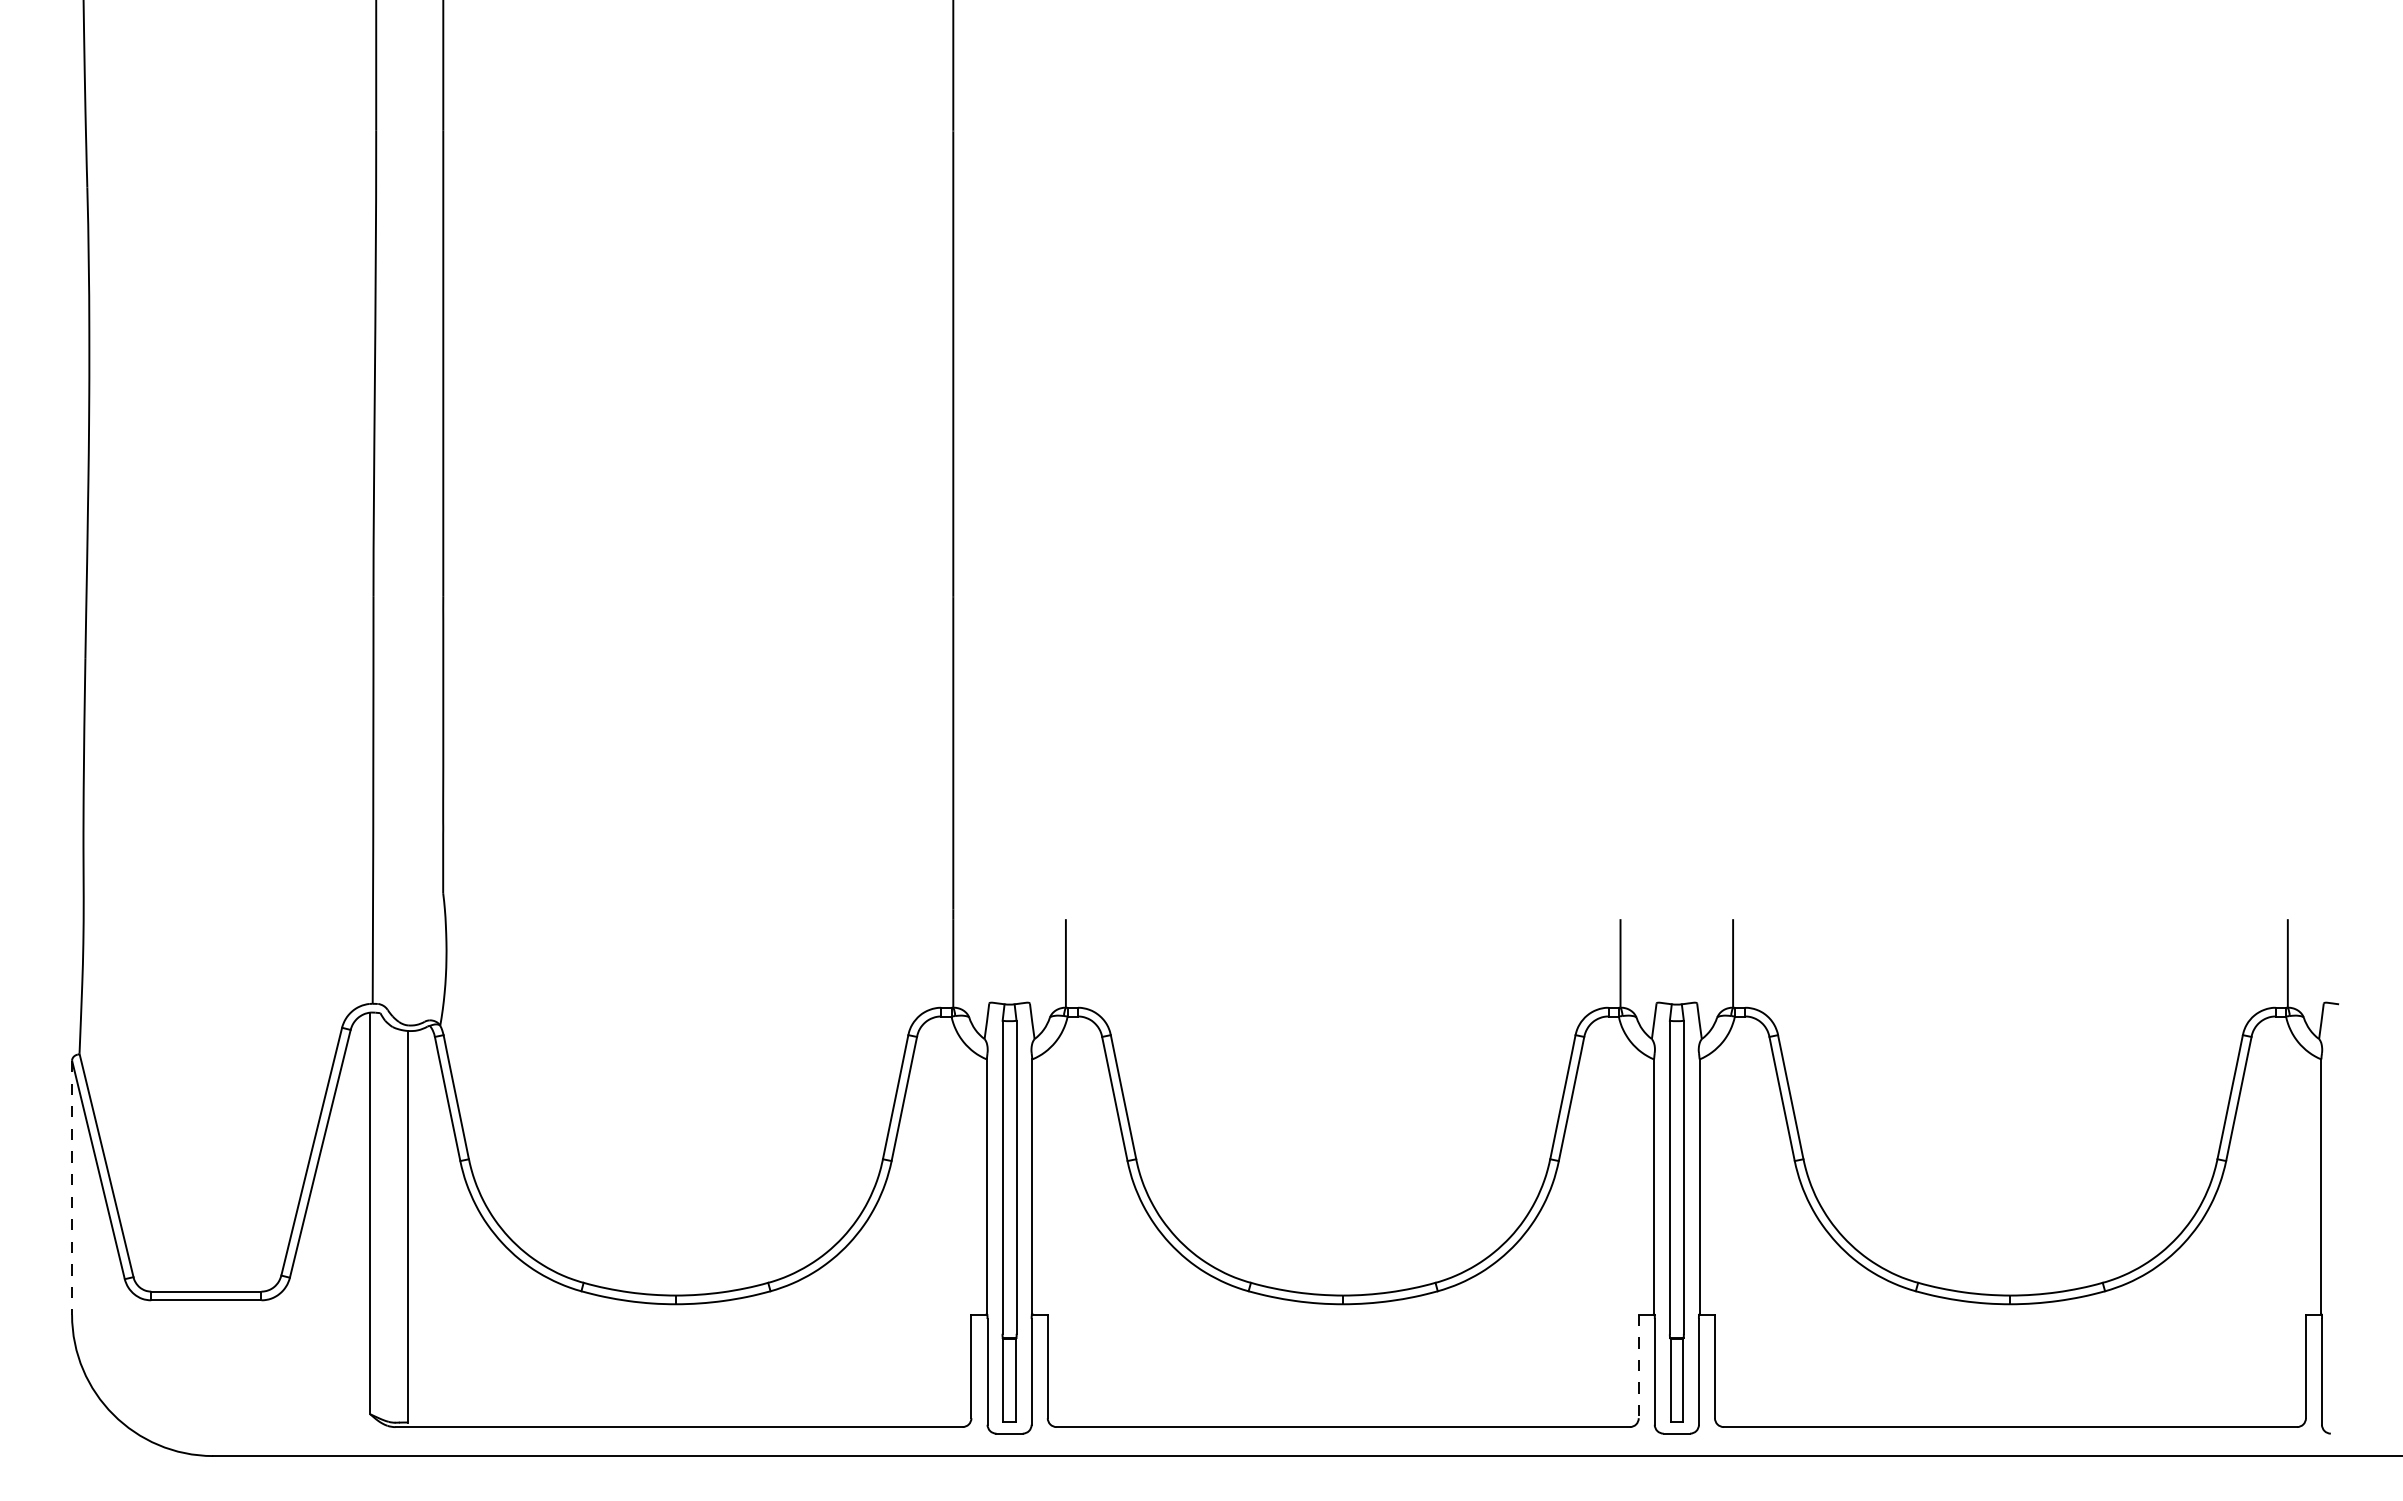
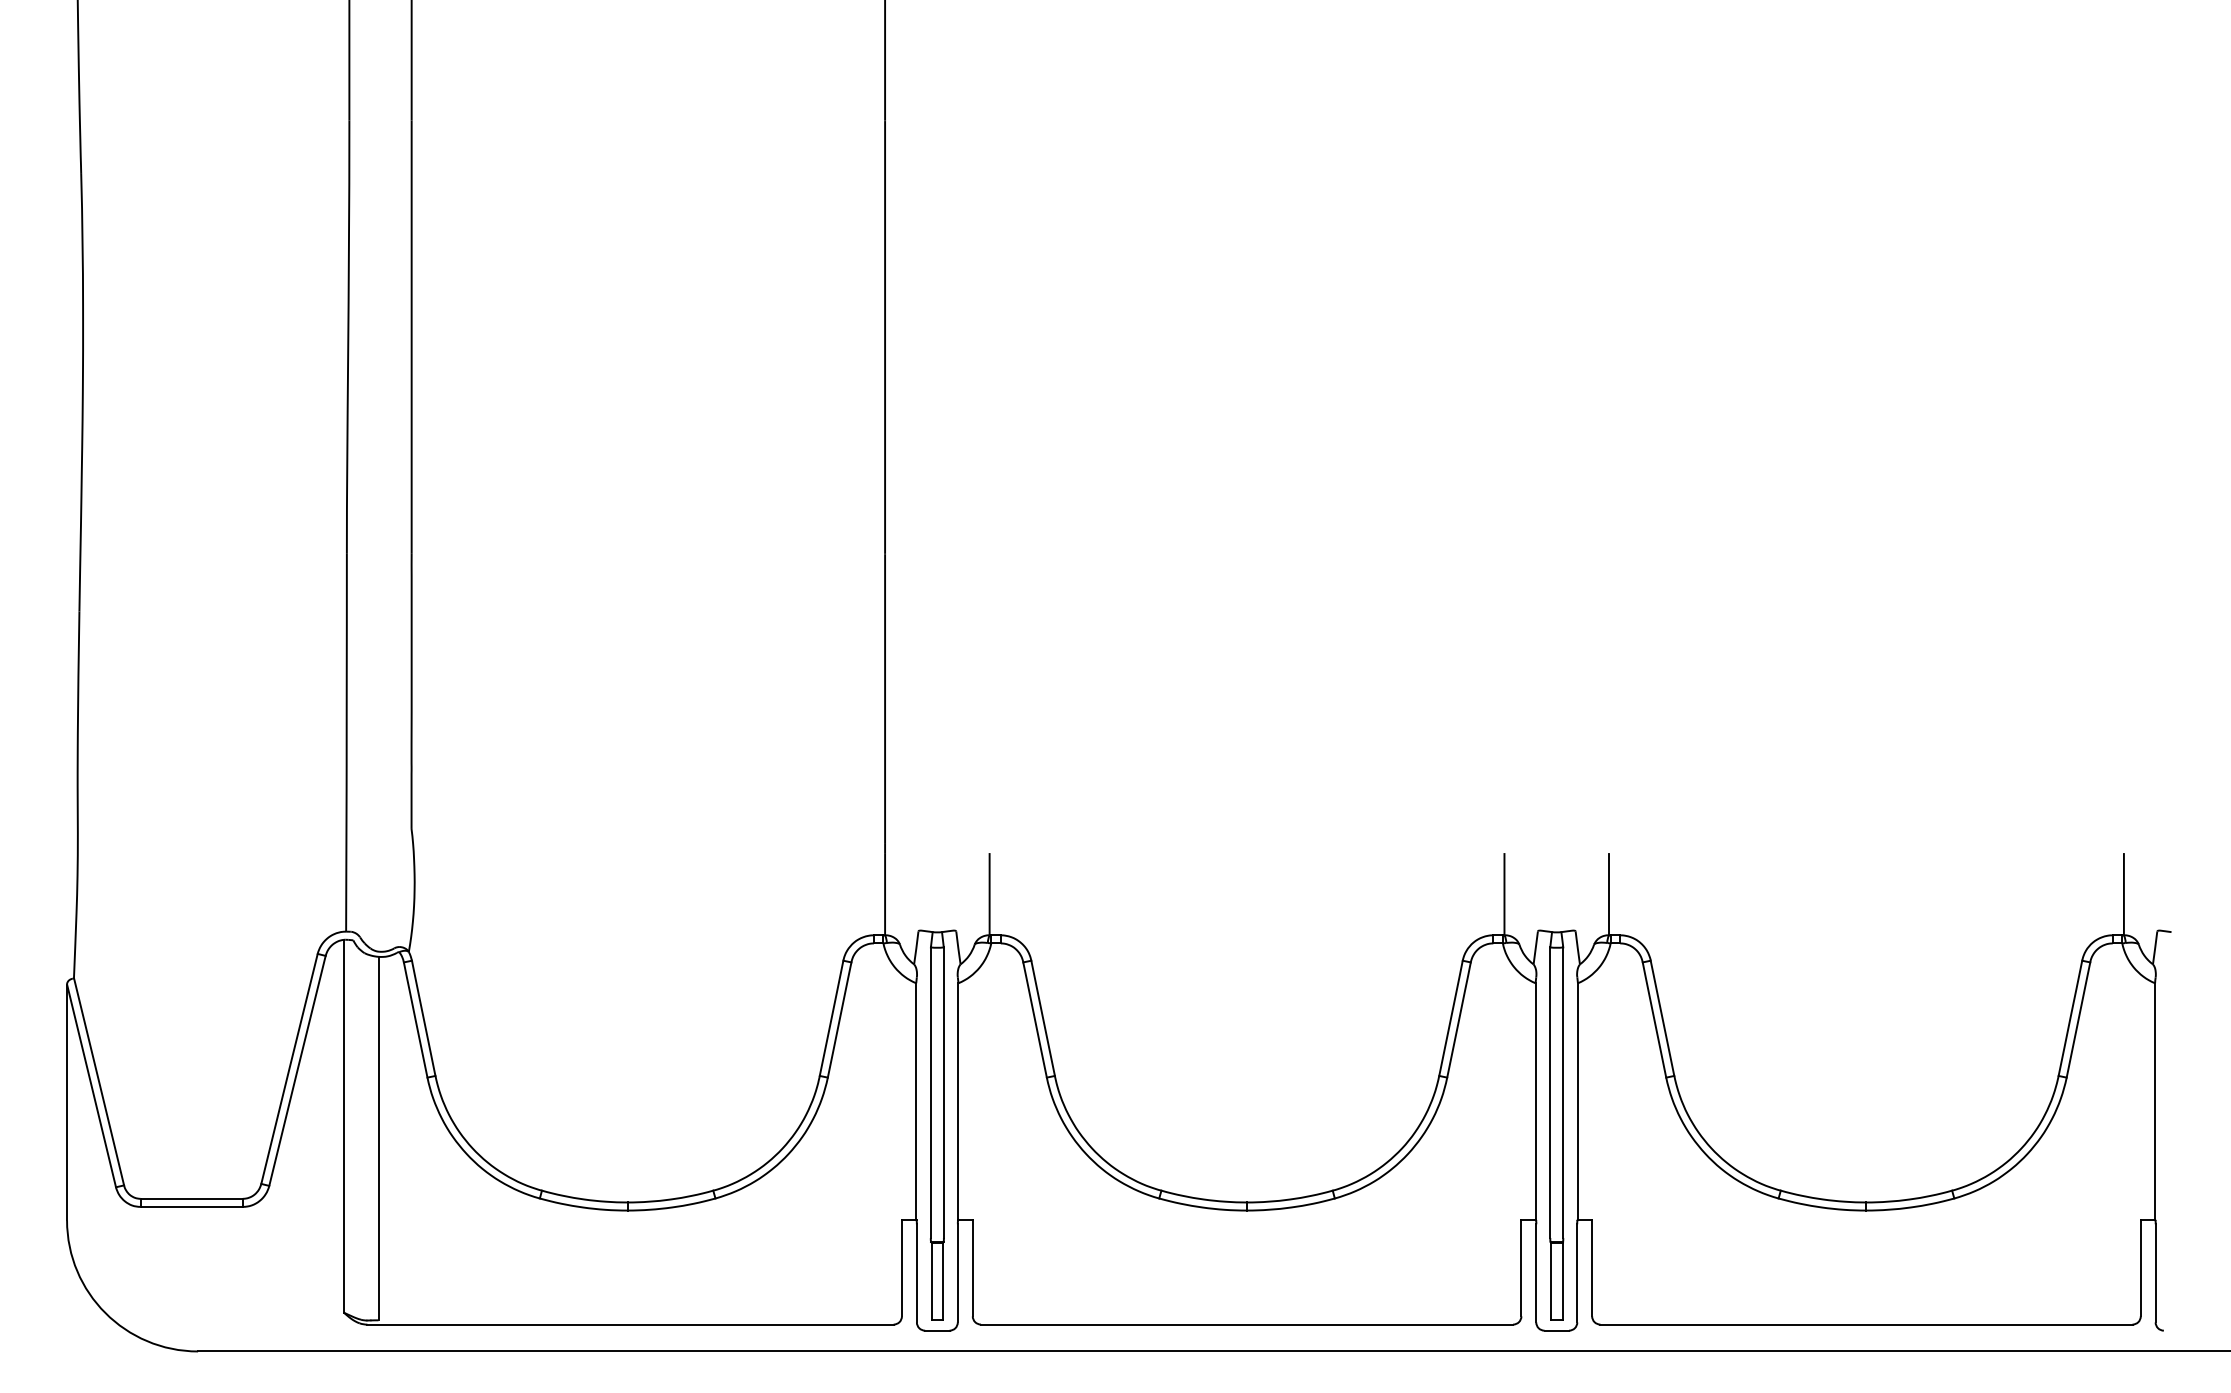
line: (72, 1187) -> (67, 1102), dashed -> solid
line: (1638, 1366) -> (1521, 1268), dashed -> solid

